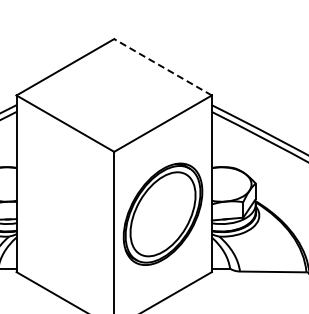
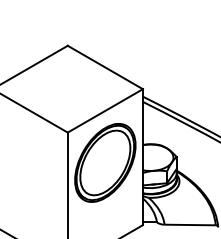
line: (162, 67) -> (104, 67), dashed -> solid
part: (162, 213) -> (104, 162), moved

